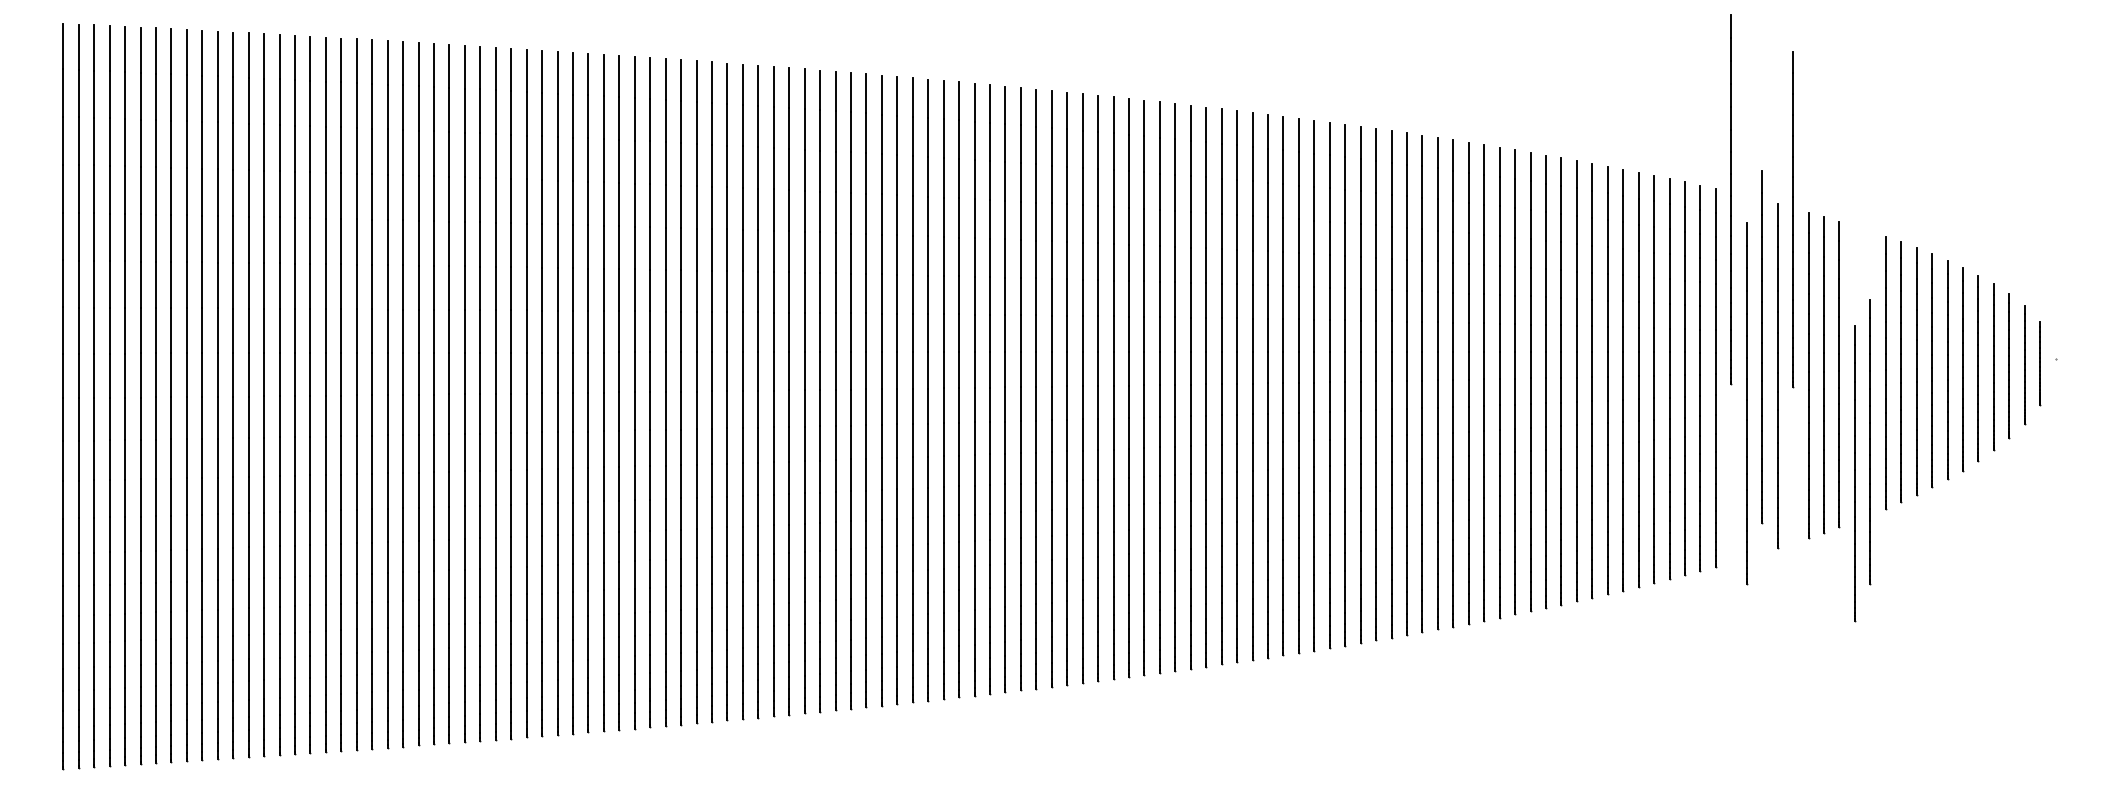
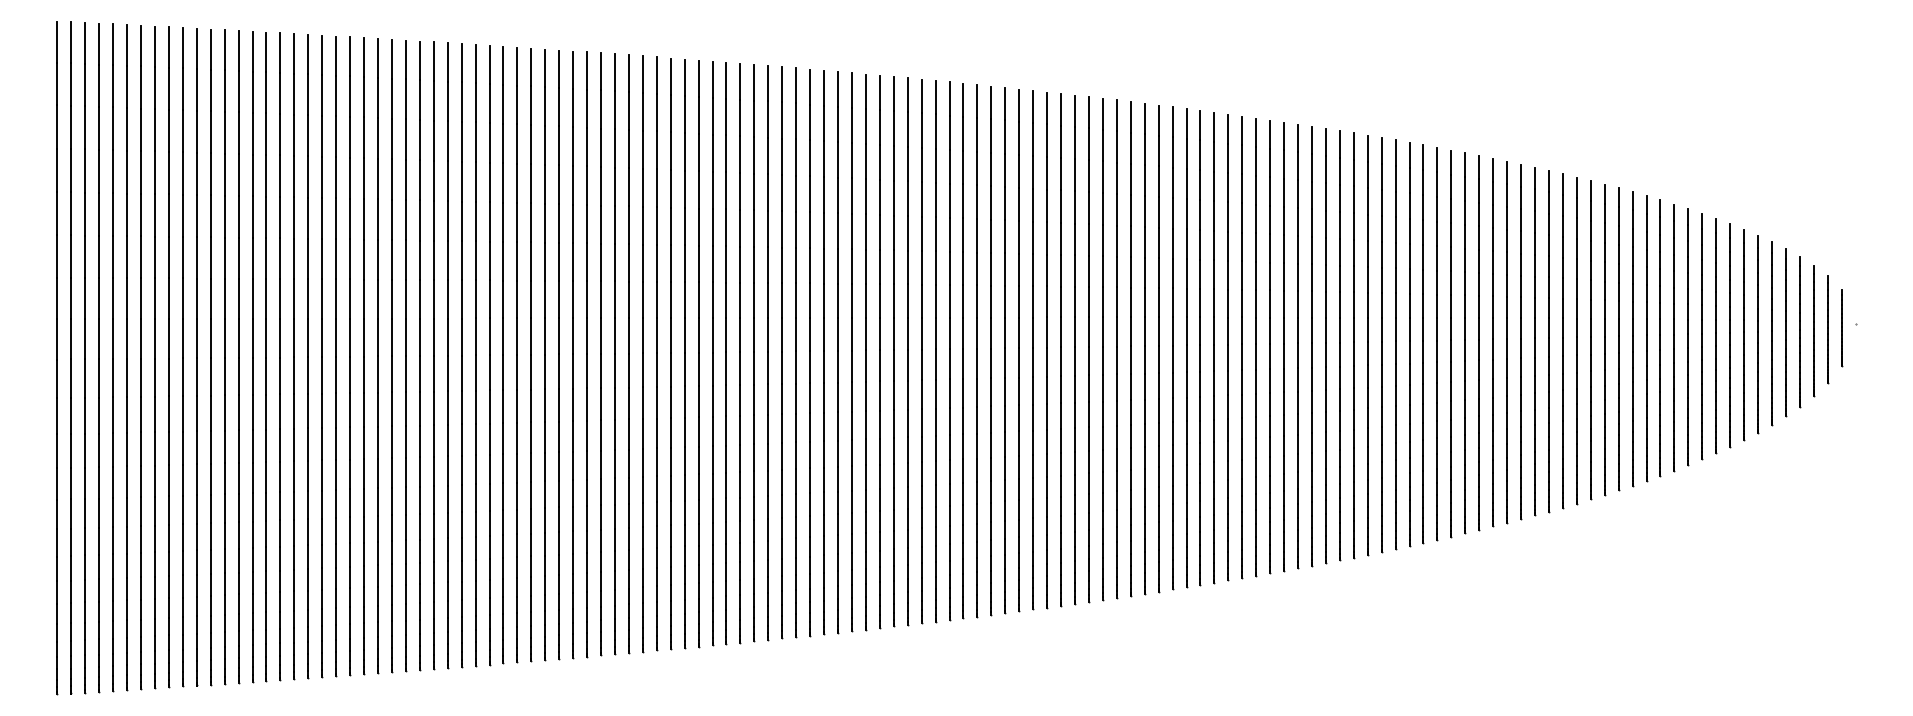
line: (1731, 199) -> (1563, 341), moved
line: (1794, 219) -> (1619, 339), moved
line: (1763, 347) -> (1591, 340), moved
line: (1747, 404) -> (1577, 341), moved
line: (1870, 442) -> (1688, 337), moved
line: (1854, 474) -> (1674, 338), moved

